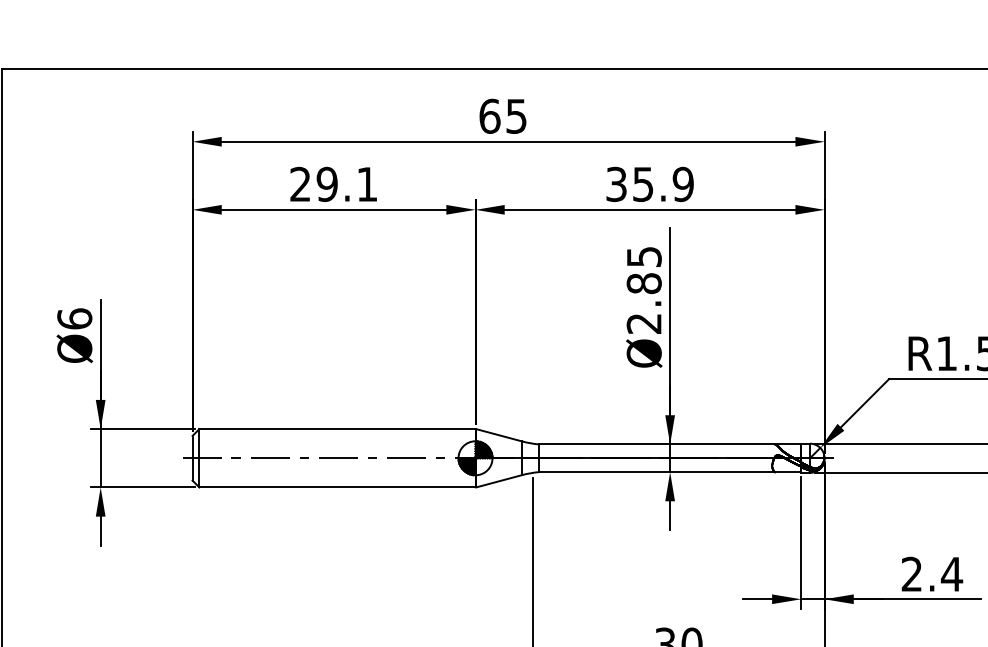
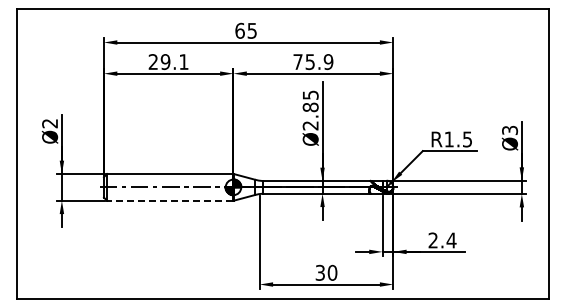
text: (615, 185) -> (297, 62), 35.9 -> 75.9
text: (75, 318) -> (50, 123), Ø6 -> Ø2
line: (335, 486) -> (169, 200), solid -> dashed

